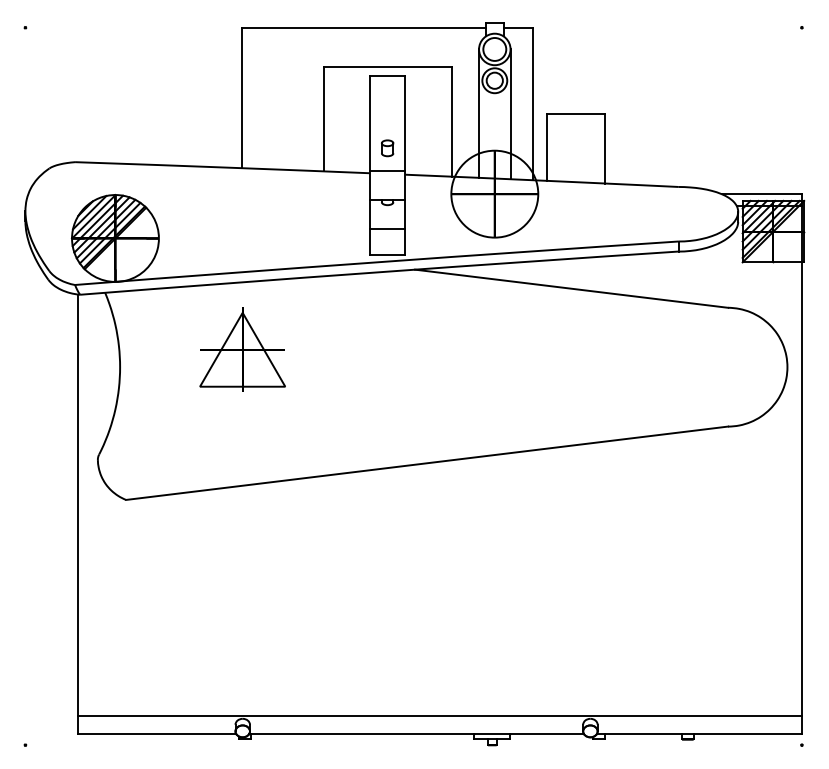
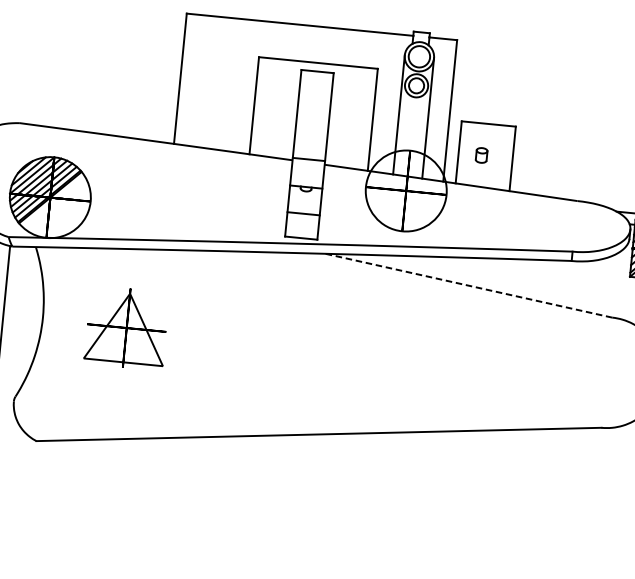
part: (387, 148) -> (481, 155), moved
line: (571, 288) -> (468, 285), solid -> dashed
part: (242, 349) -> (126, 327), moved

